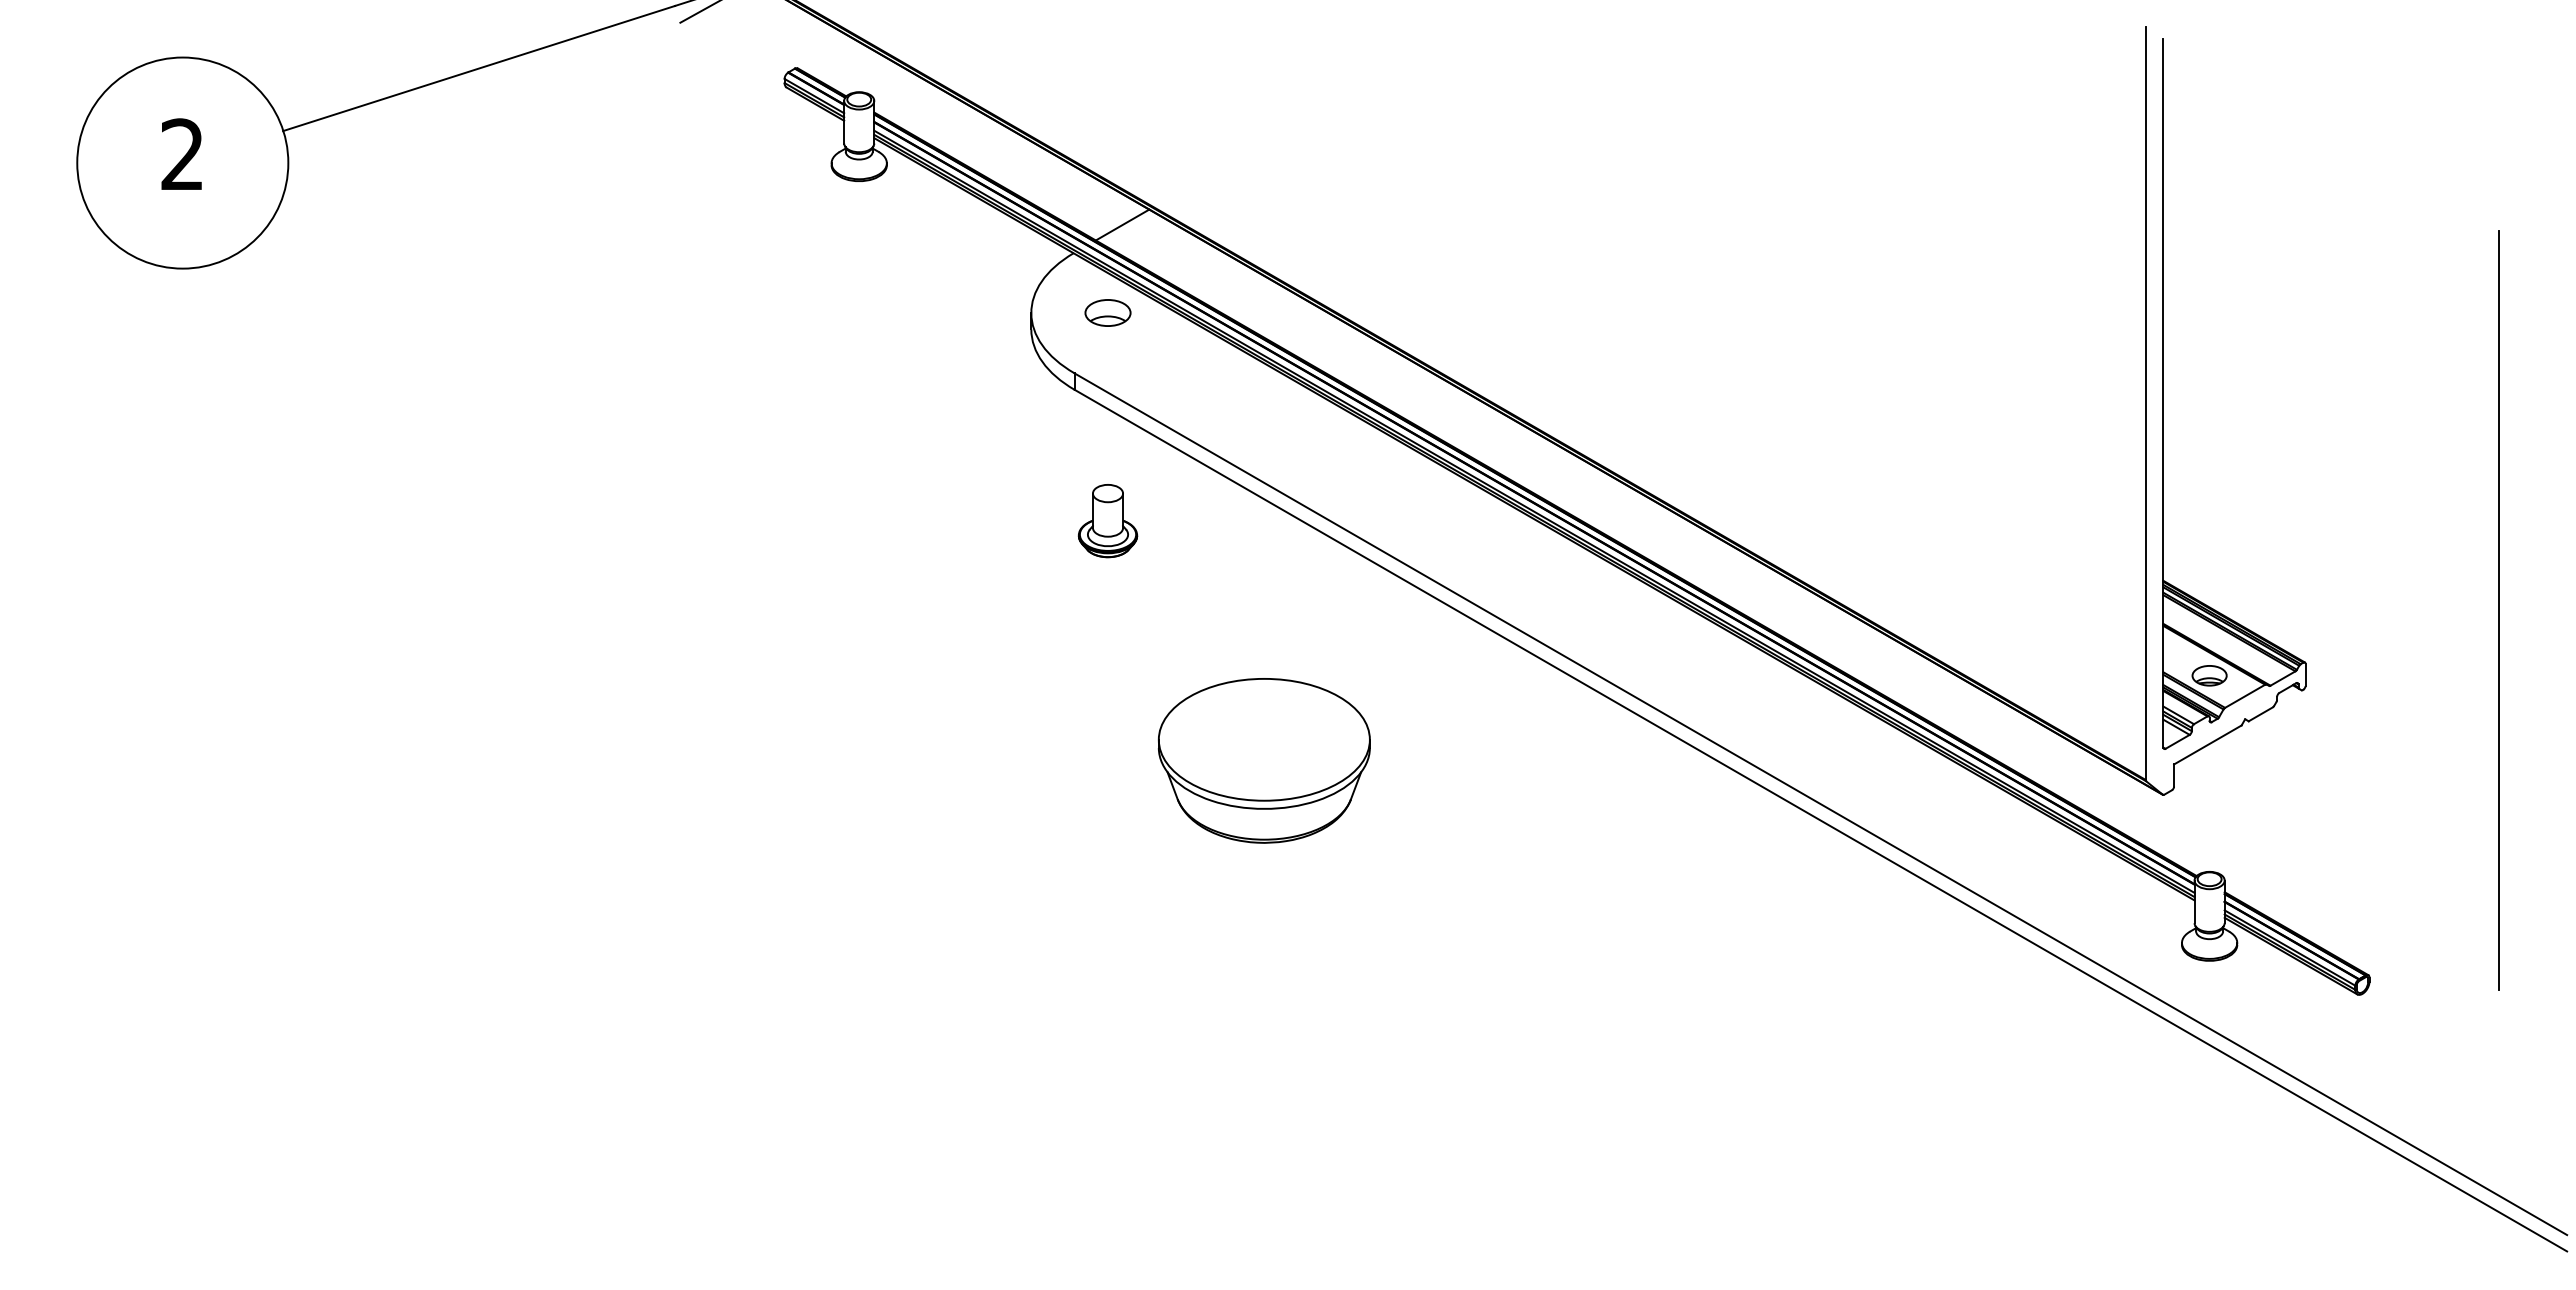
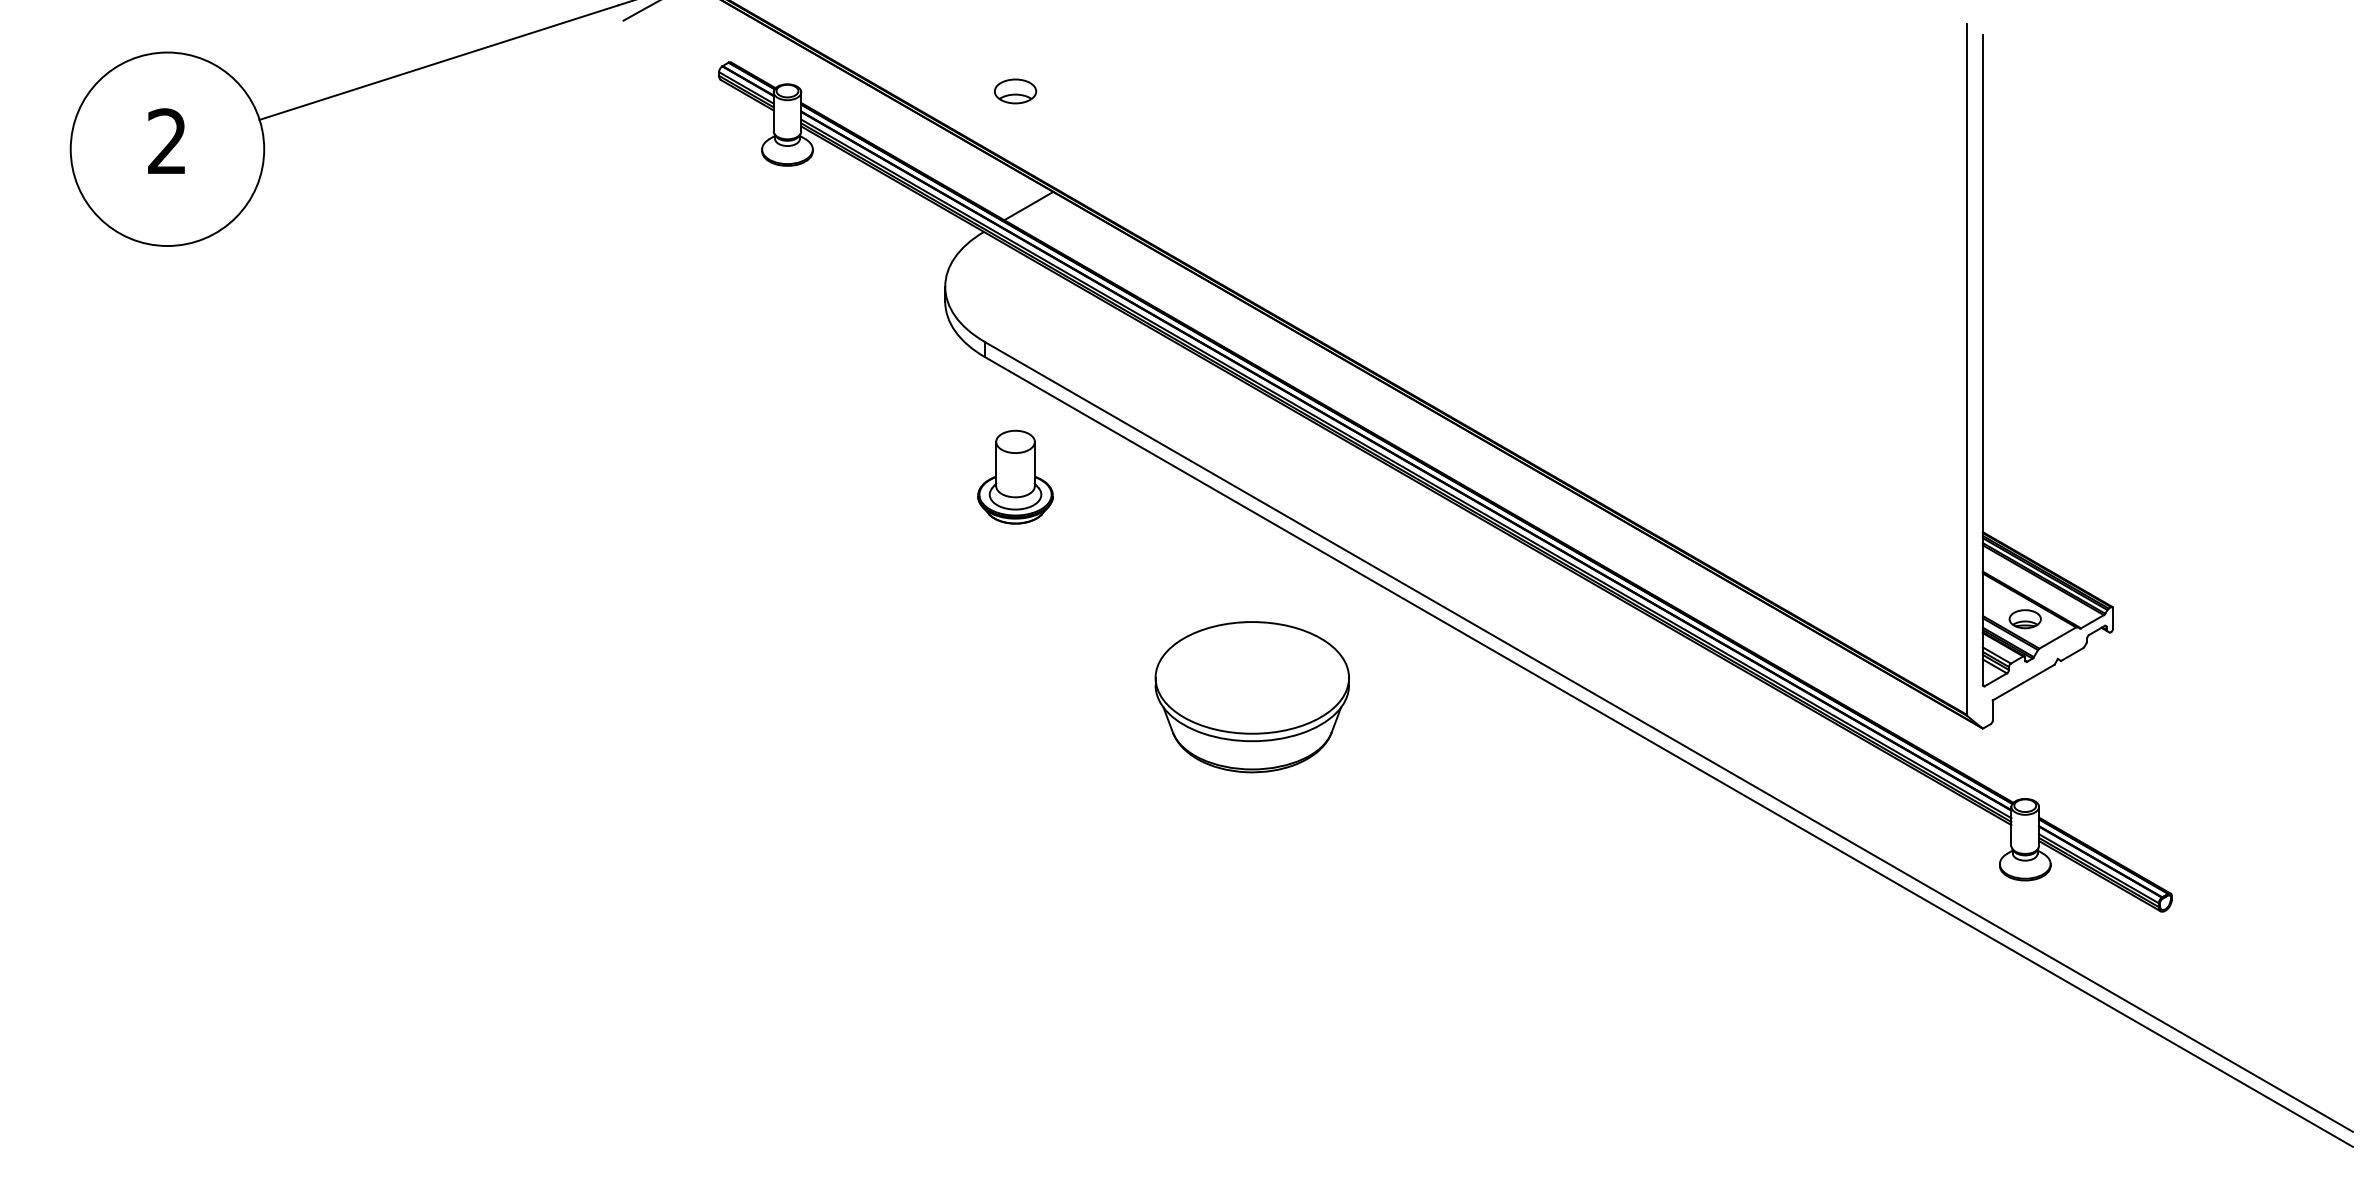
part: (1107, 312) -> (1015, 90), moved
part: (1107, 521) -> (1015, 477), size x1.4
line: (2498, 610) -> (2290, 559), removed
part: (1263, 760) -> (1251, 696), moved

